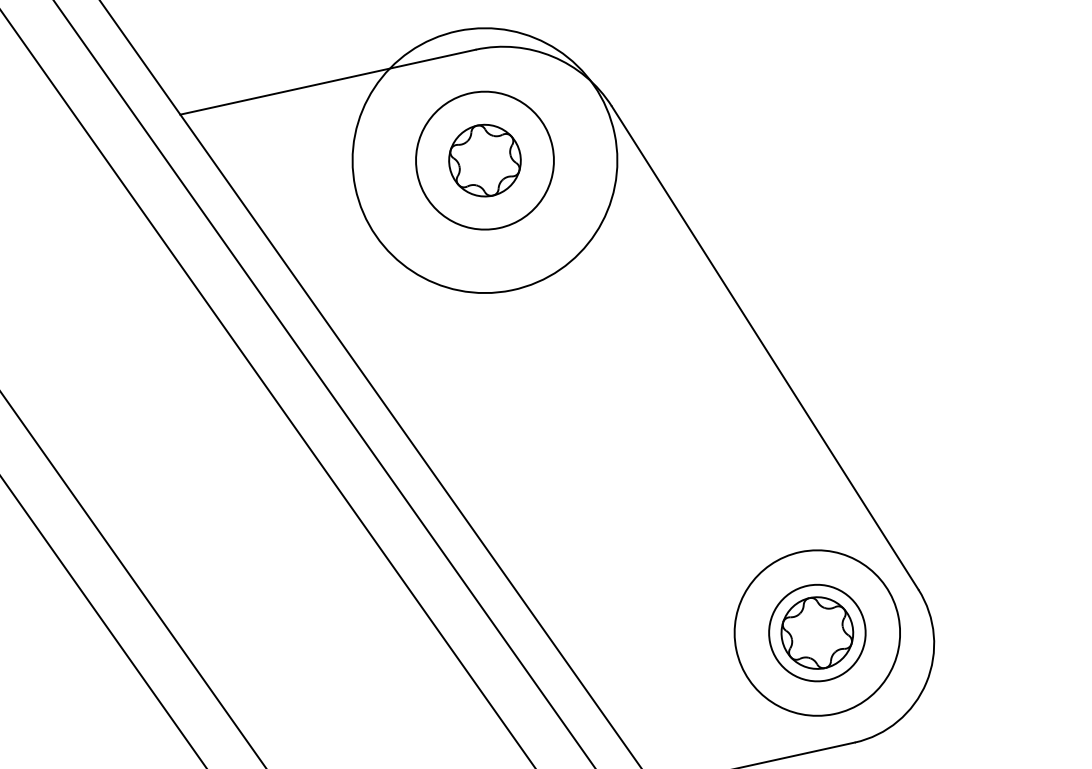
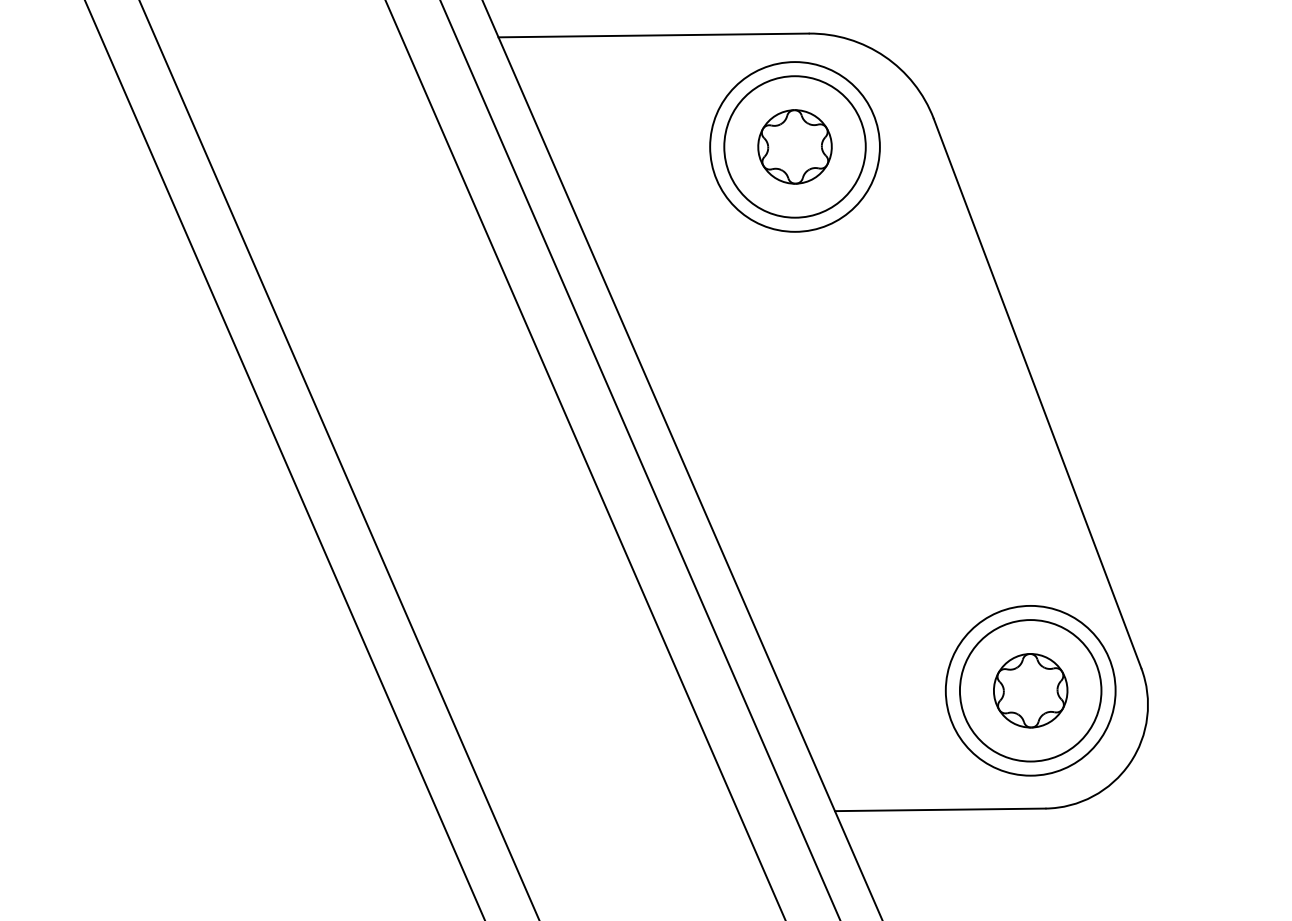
circle: (484, 160) -> (794, 146), size x0.62
circle: (817, 632) -> (1030, 690), size x1.43

